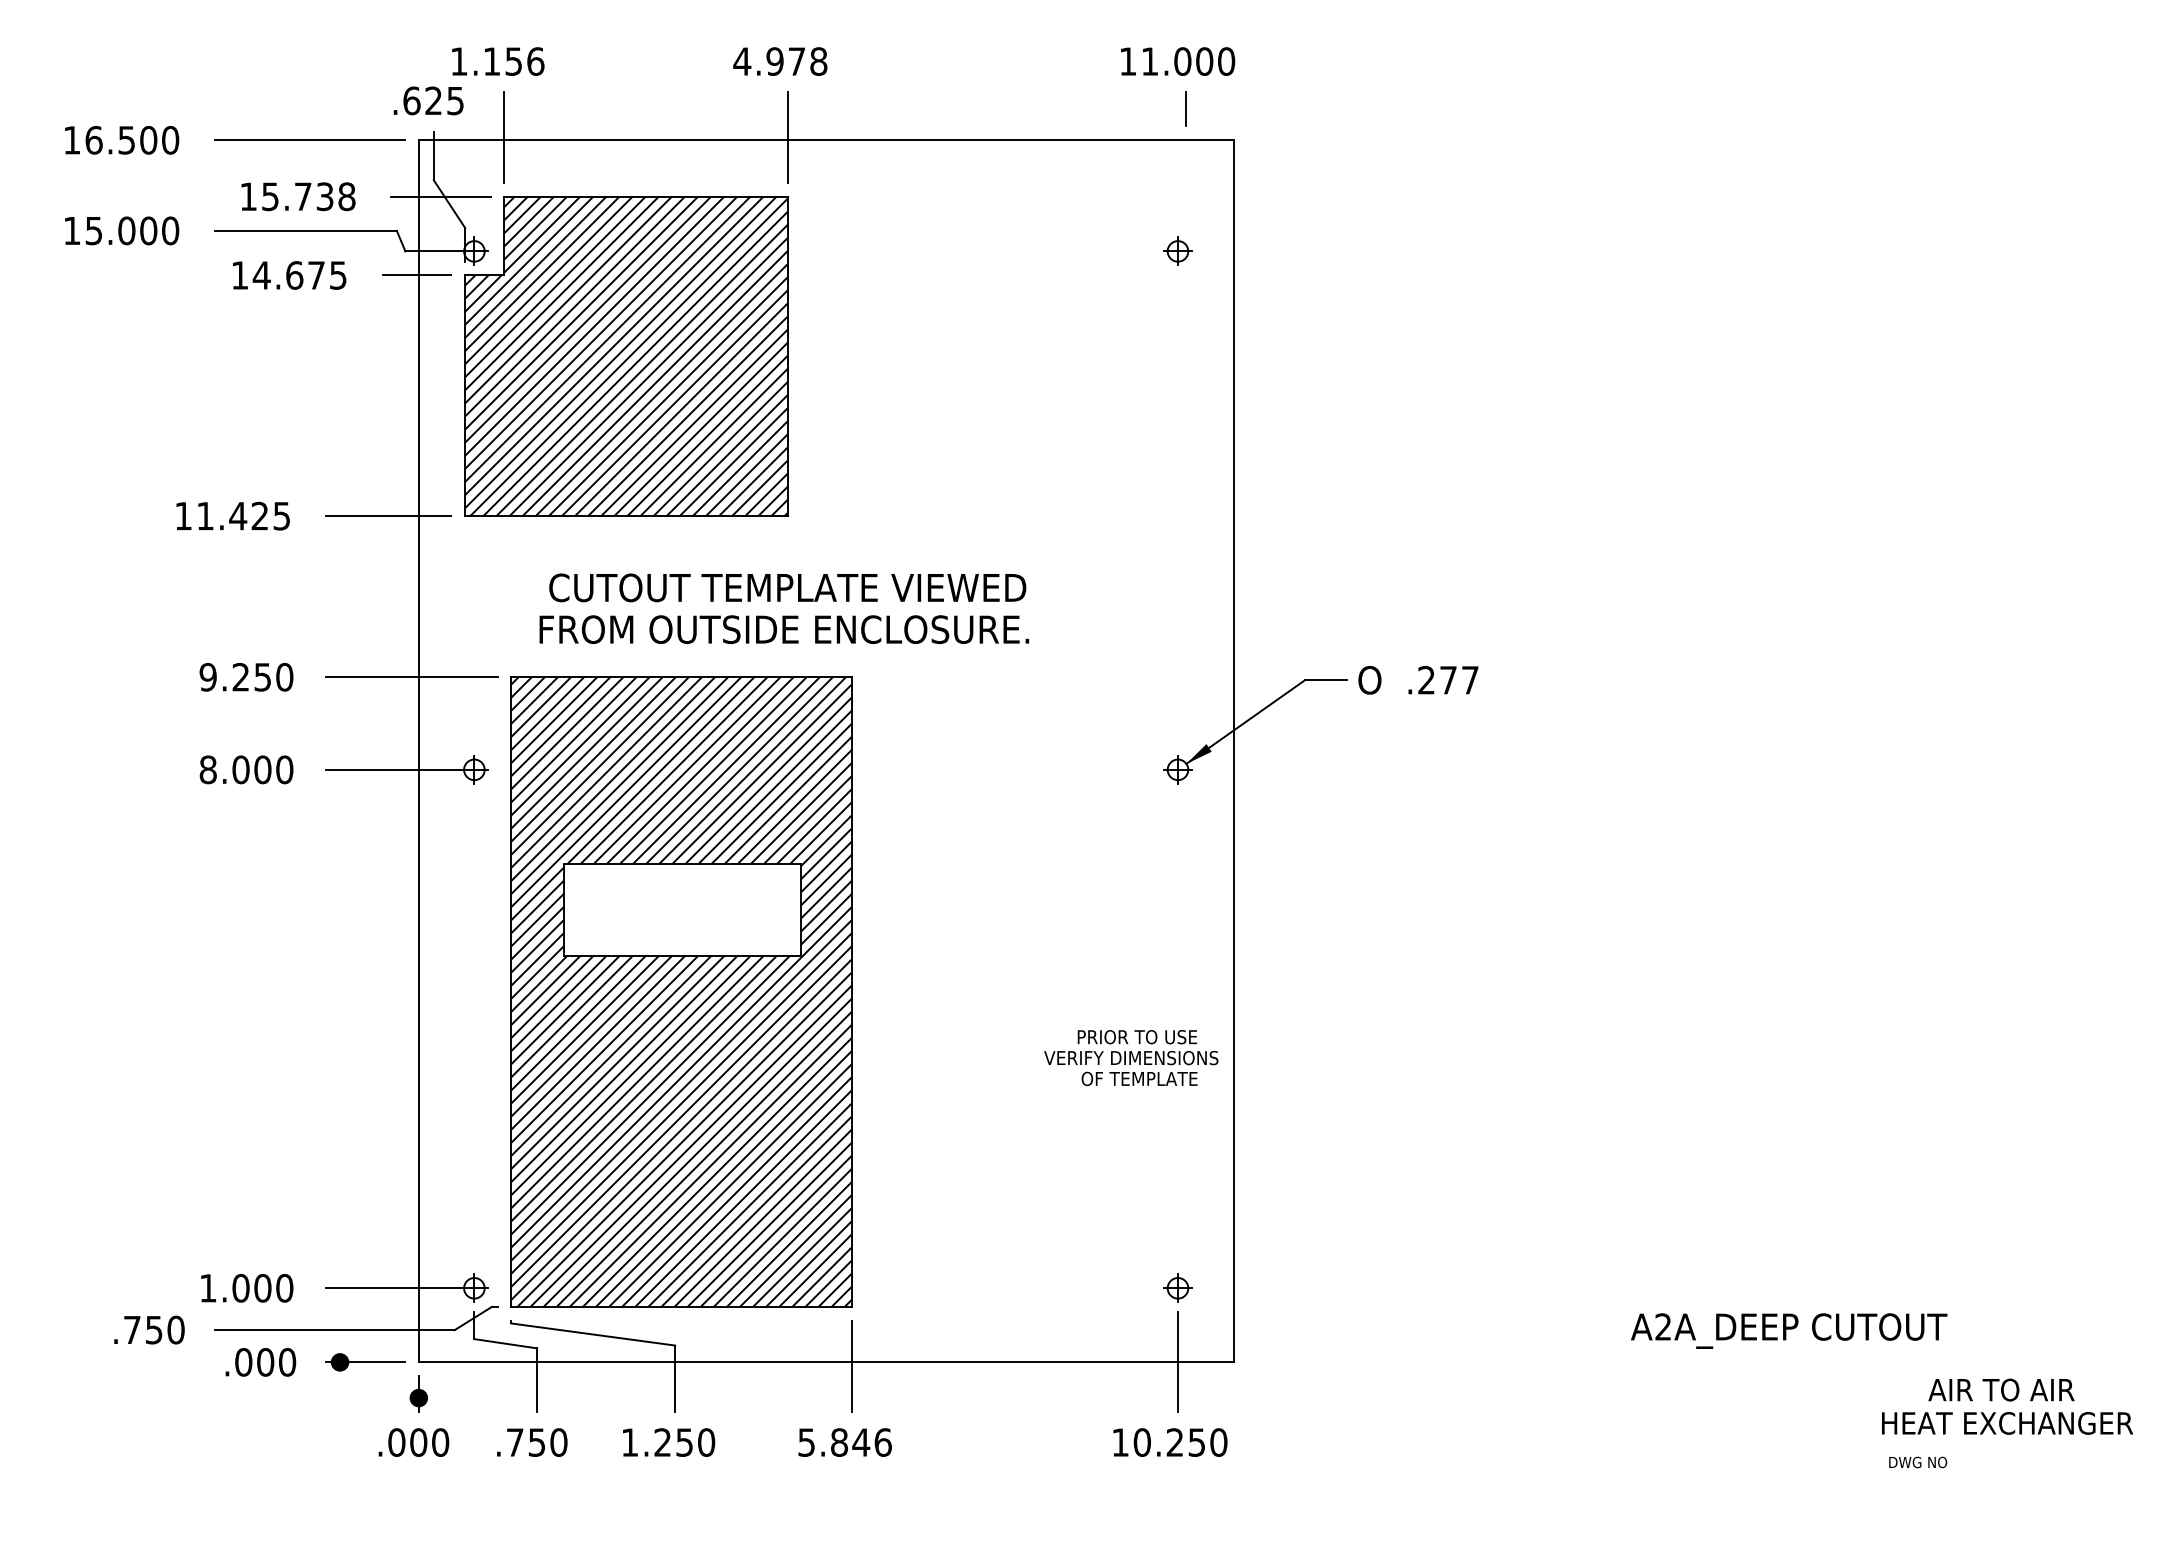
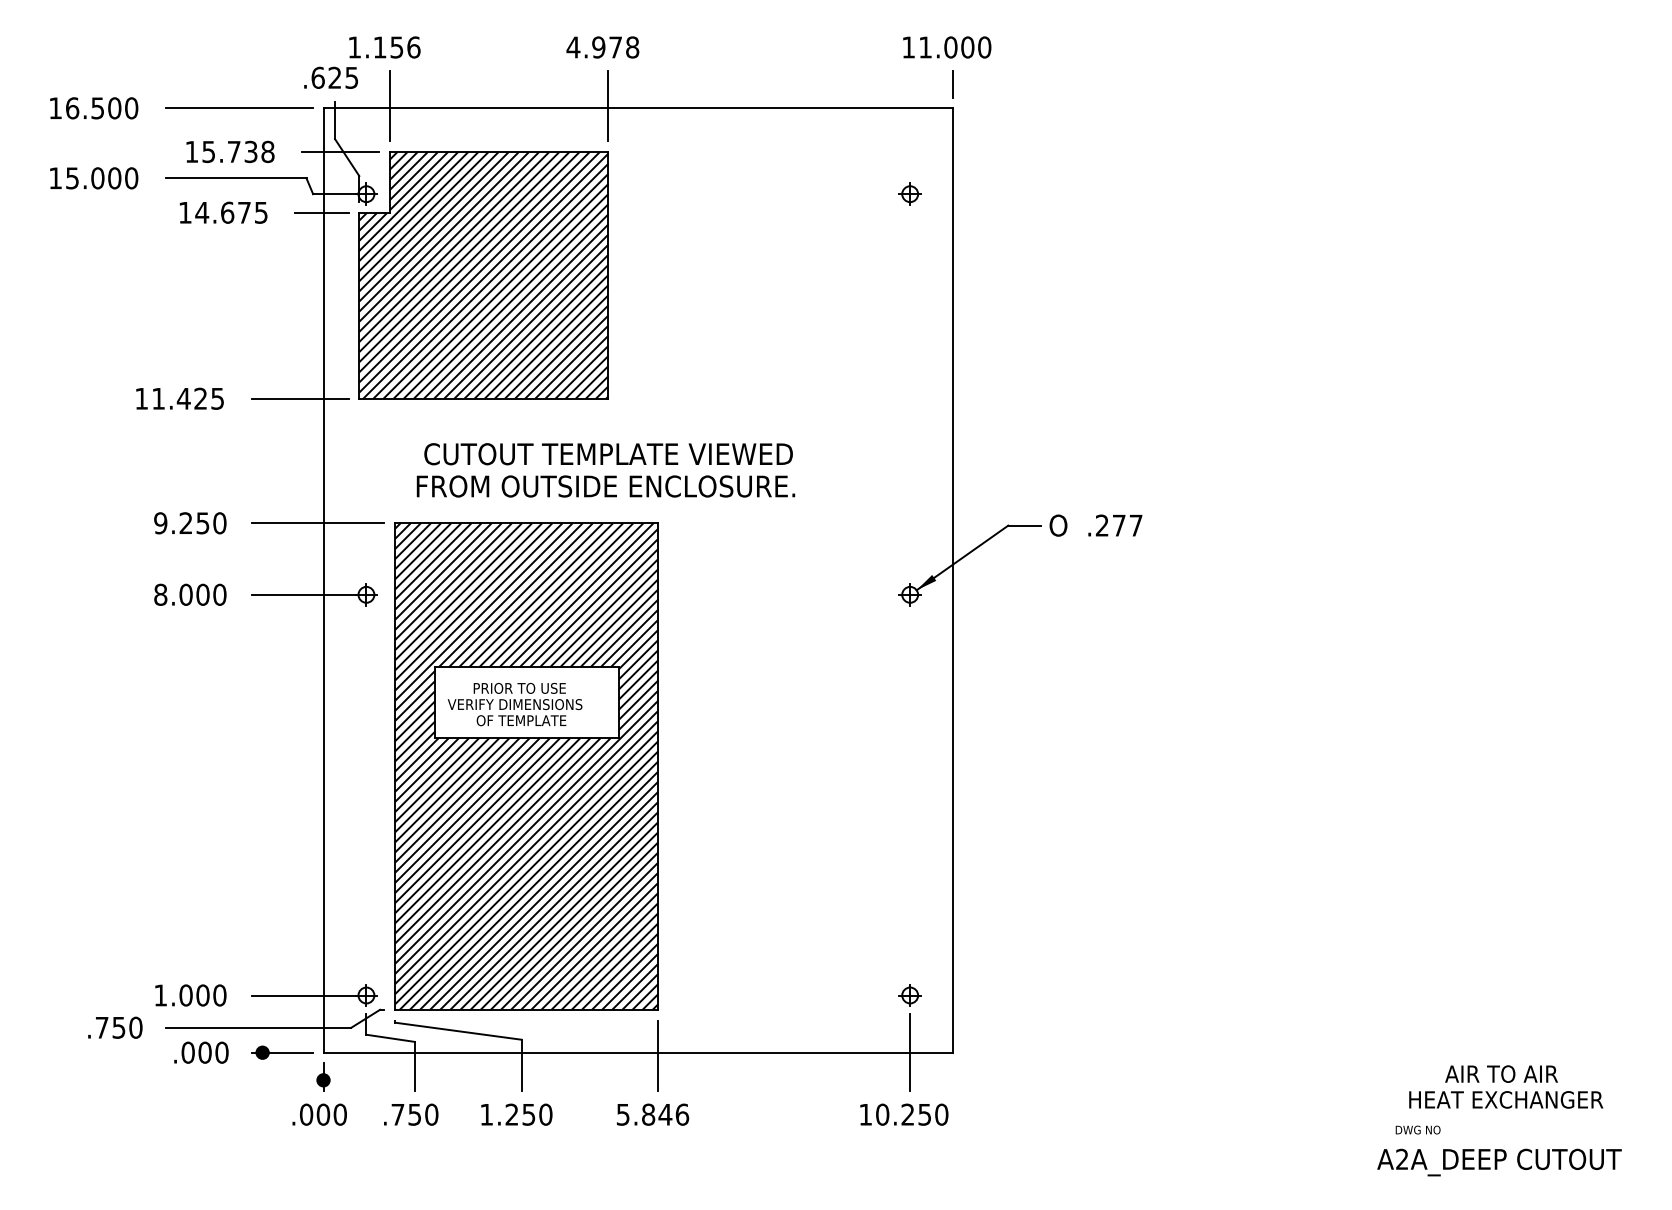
part: (1178, 87) -> (947, 67), moved
text: (1130, 1057) -> (514, 704), moved
text: (1789, 1331) -> (1499, 1162), moved
text: (2007, 1406) -> (1506, 1086), moved
text: (1917, 1461) -> (1417, 1129), moved

